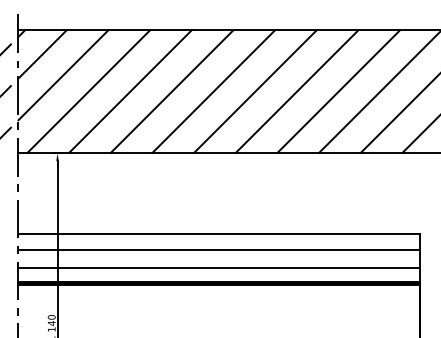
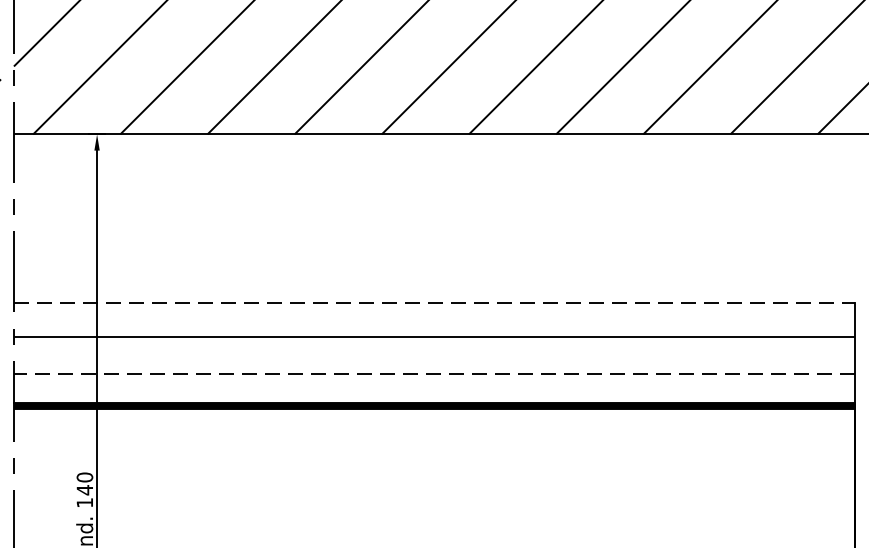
line: (219, 233) -> (435, 302), solid -> dashed
line: (218, 267) -> (433, 373), solid -> dashed

